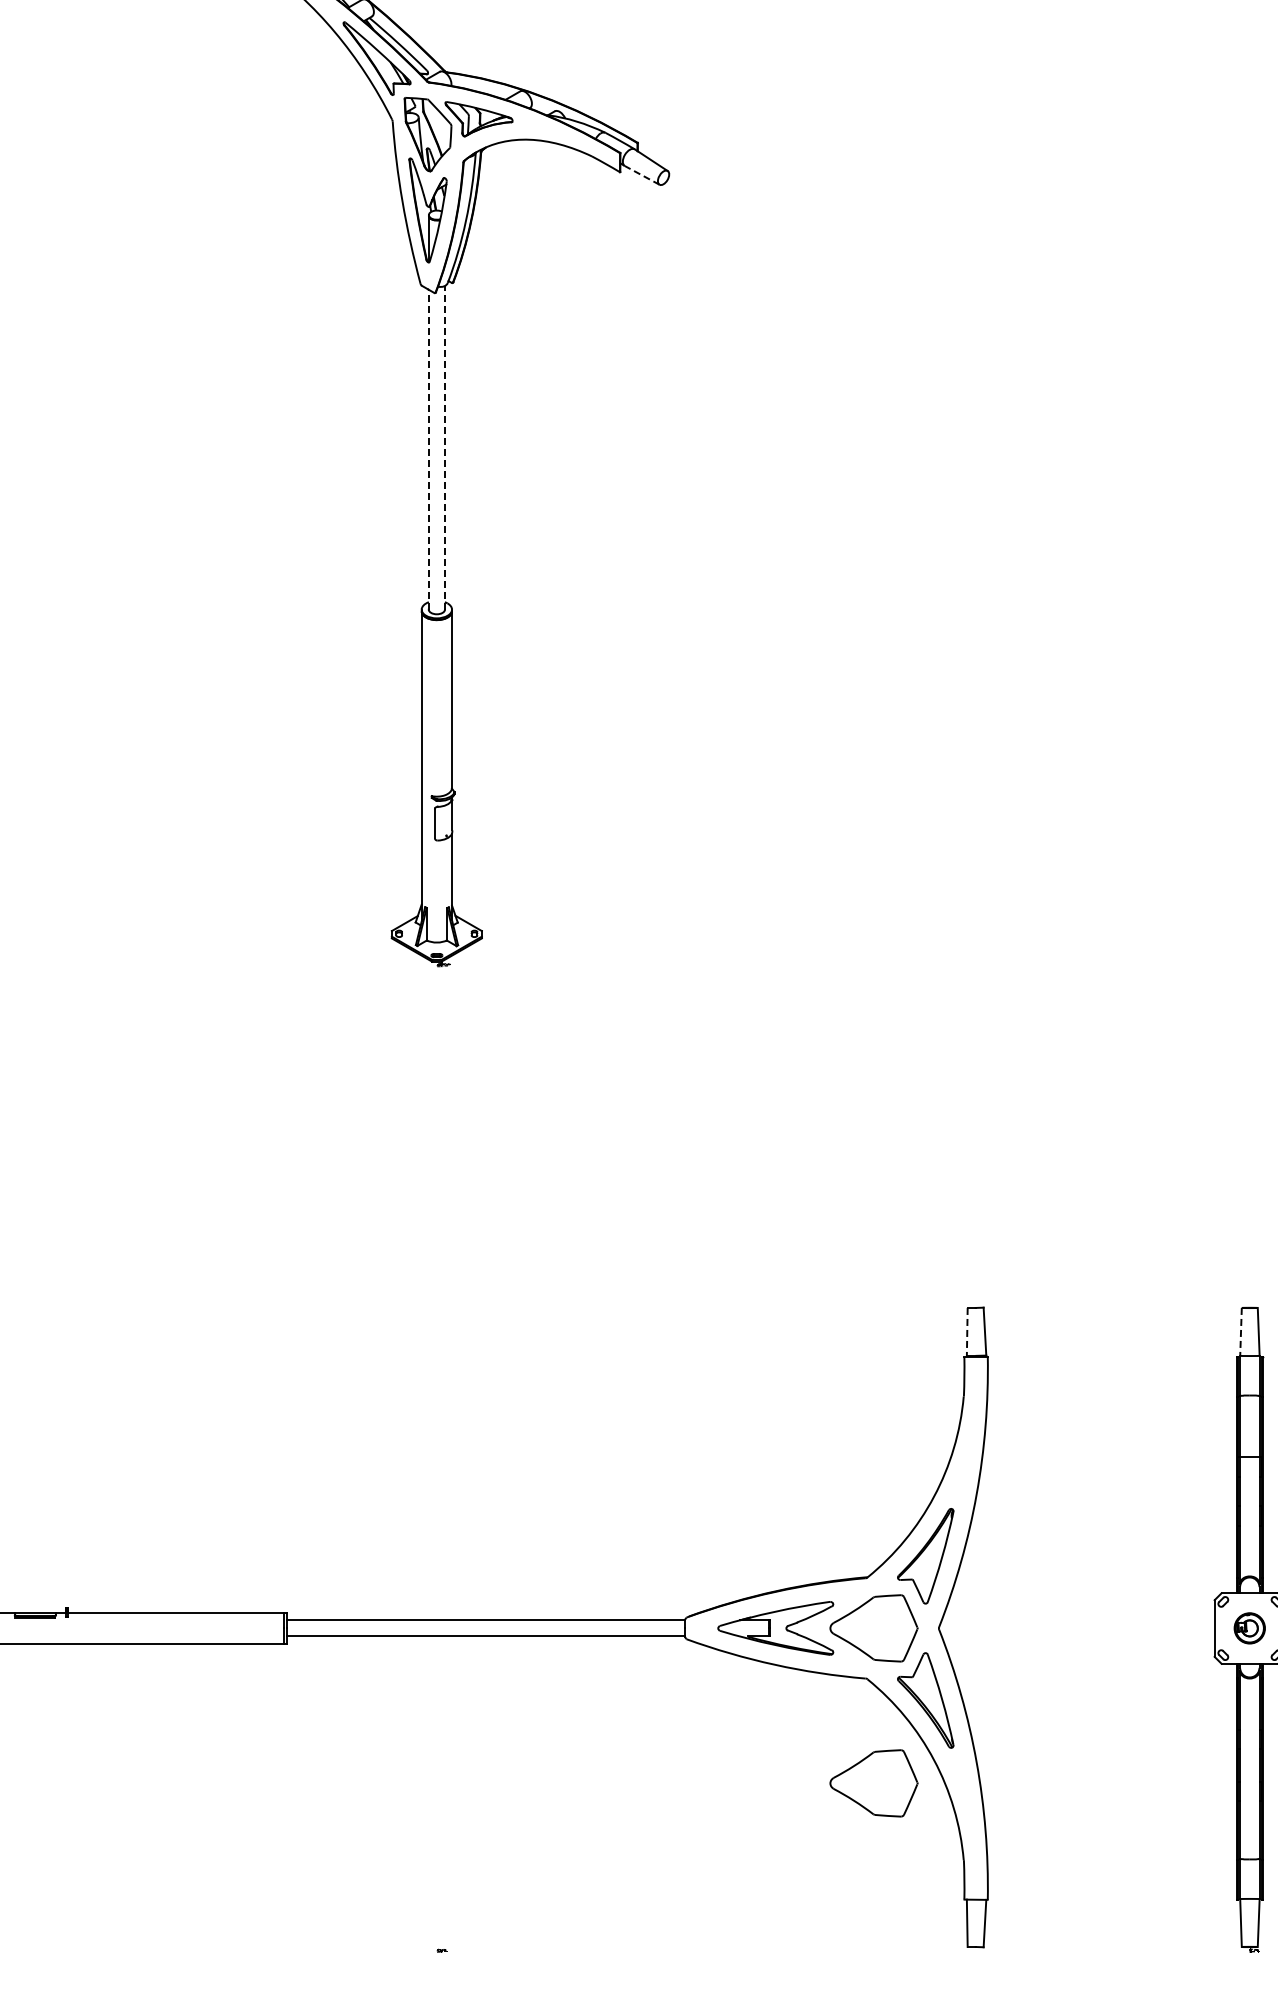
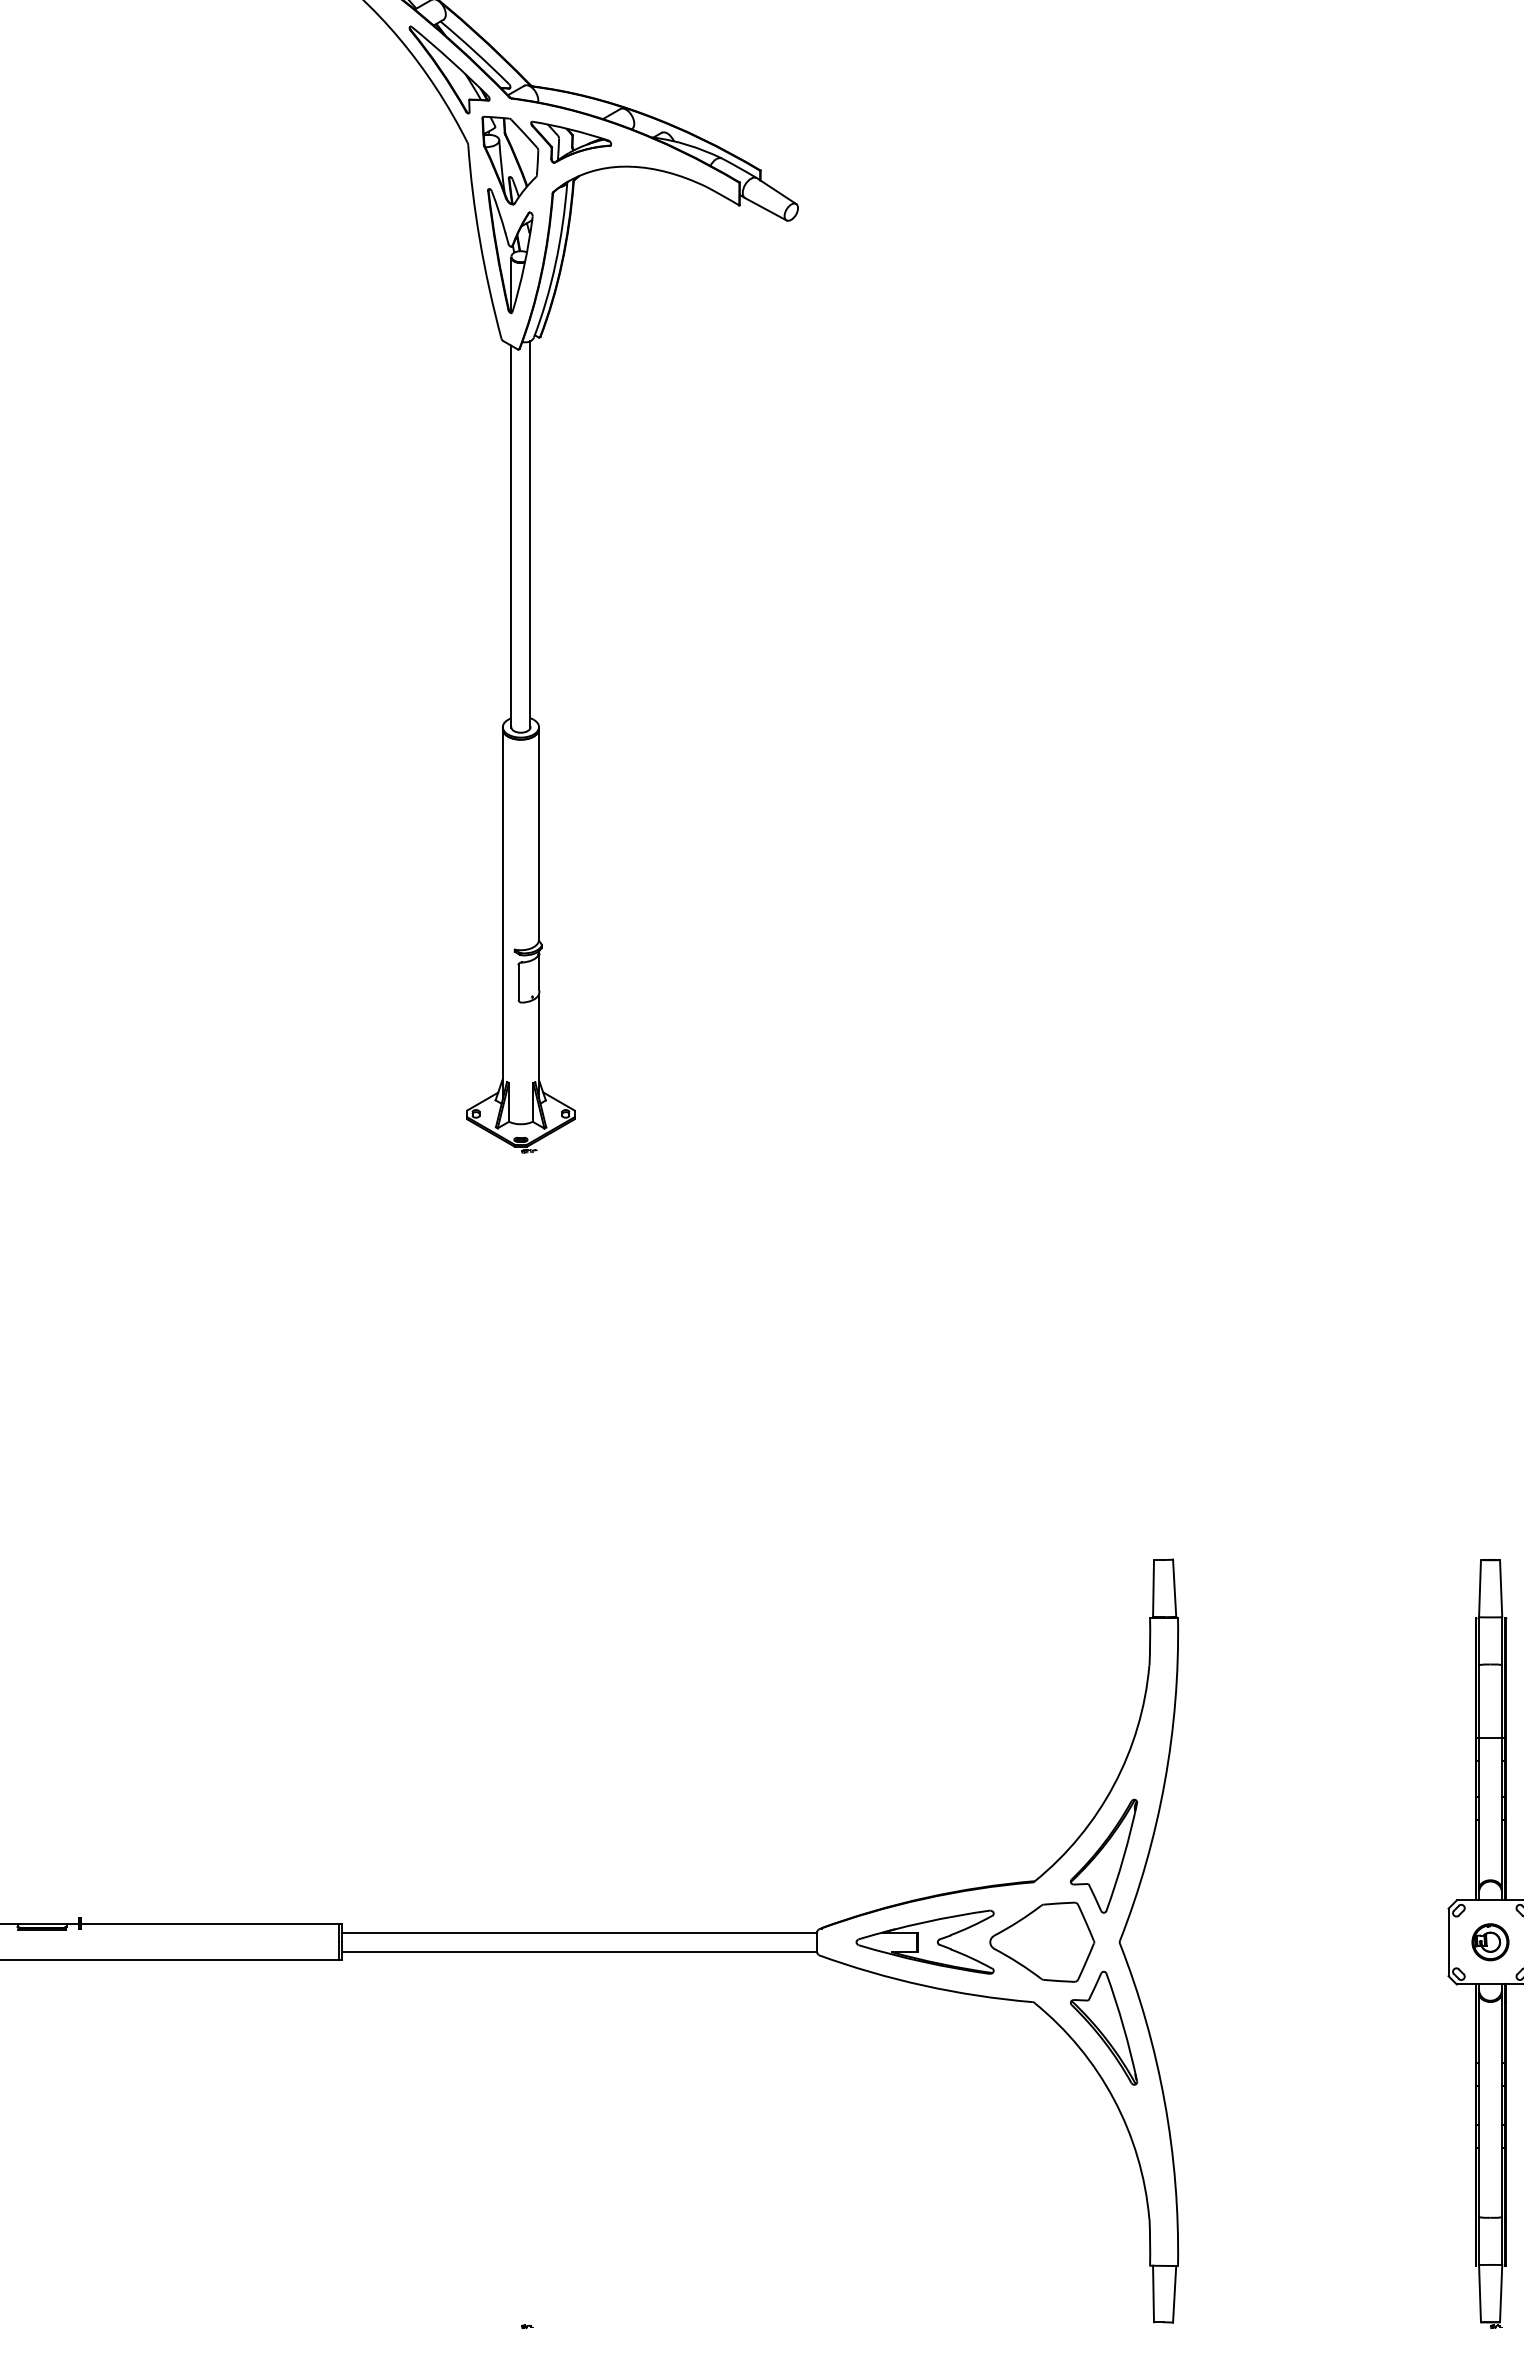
line: (642, 175) -> (766, 209), dashed -> solid
line: (444, 447) -> (530, 533), dashed -> solid
line: (428, 449) -> (510, 536), dashed -> solid
line: (967, 1331) -> (1153, 1588), dashed -> solid
line: (1241, 1331) -> (1480, 1588), dashed -> solid
part: (873, 1783) -> (1041, 2127), removed

